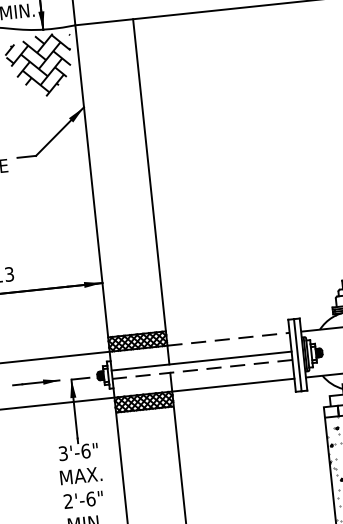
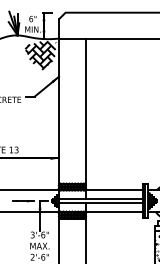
line: (229, 339) -> (114, 190), dashed -> solid
line: (201, 370) -> (100, 203), dashed -> solid

